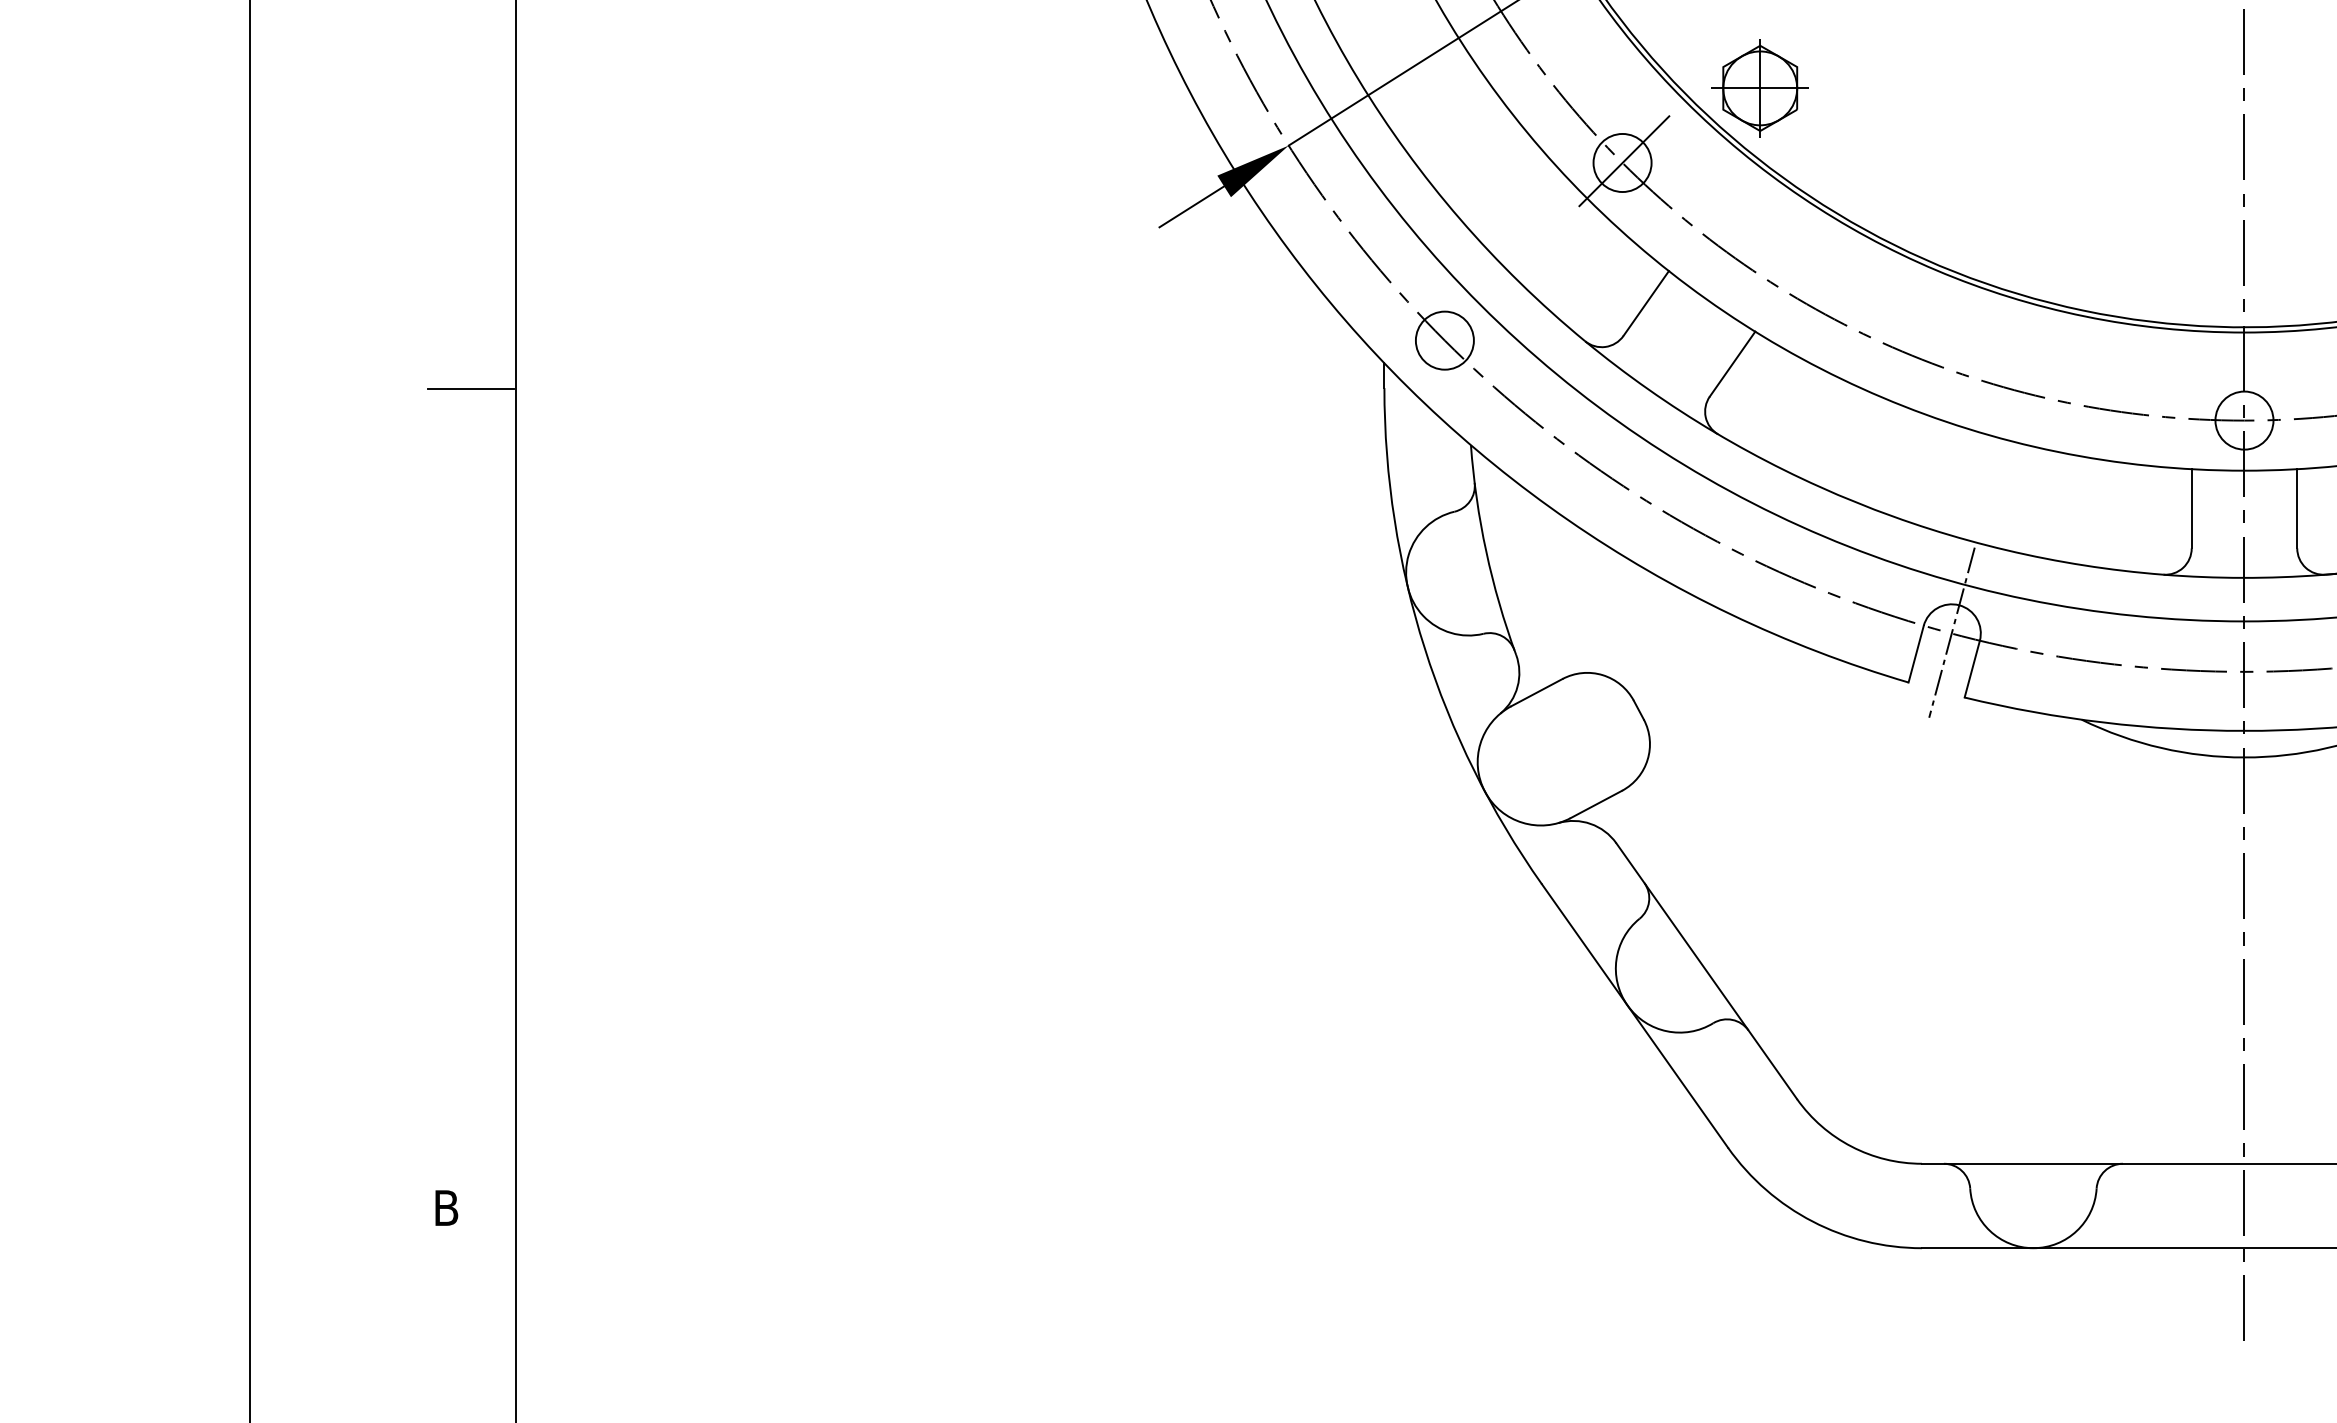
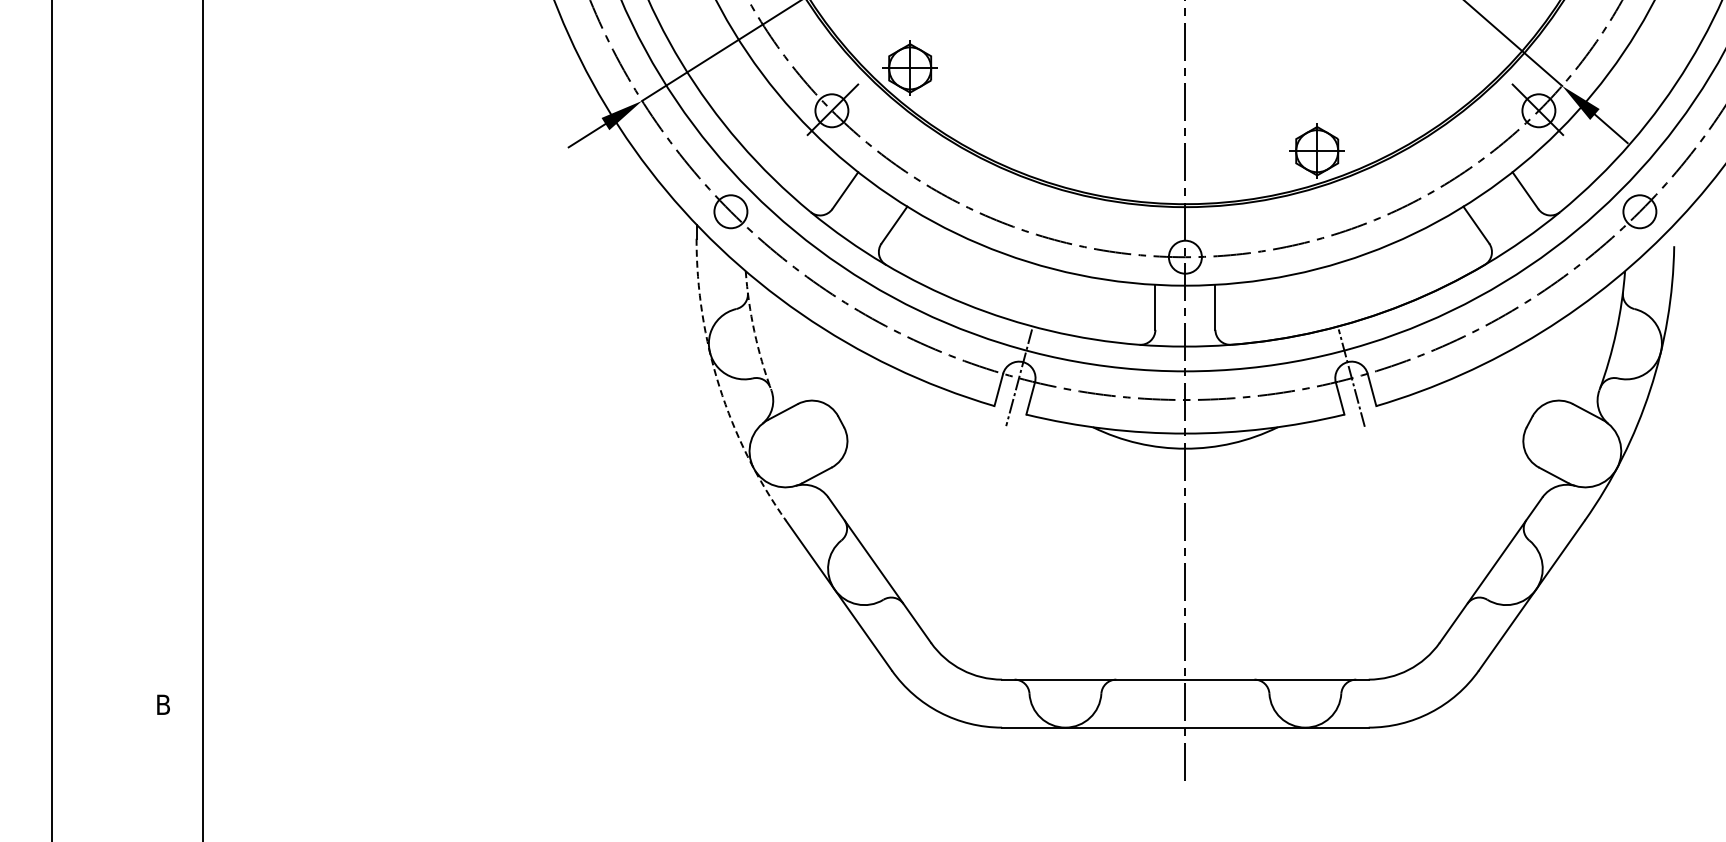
line: (469, 389) -> (176, 239), removed
arc: (1486, 551) -> (754, 331), solid -> dashed
arc: (1424, 648) -> (719, 386), solid -> dashed

